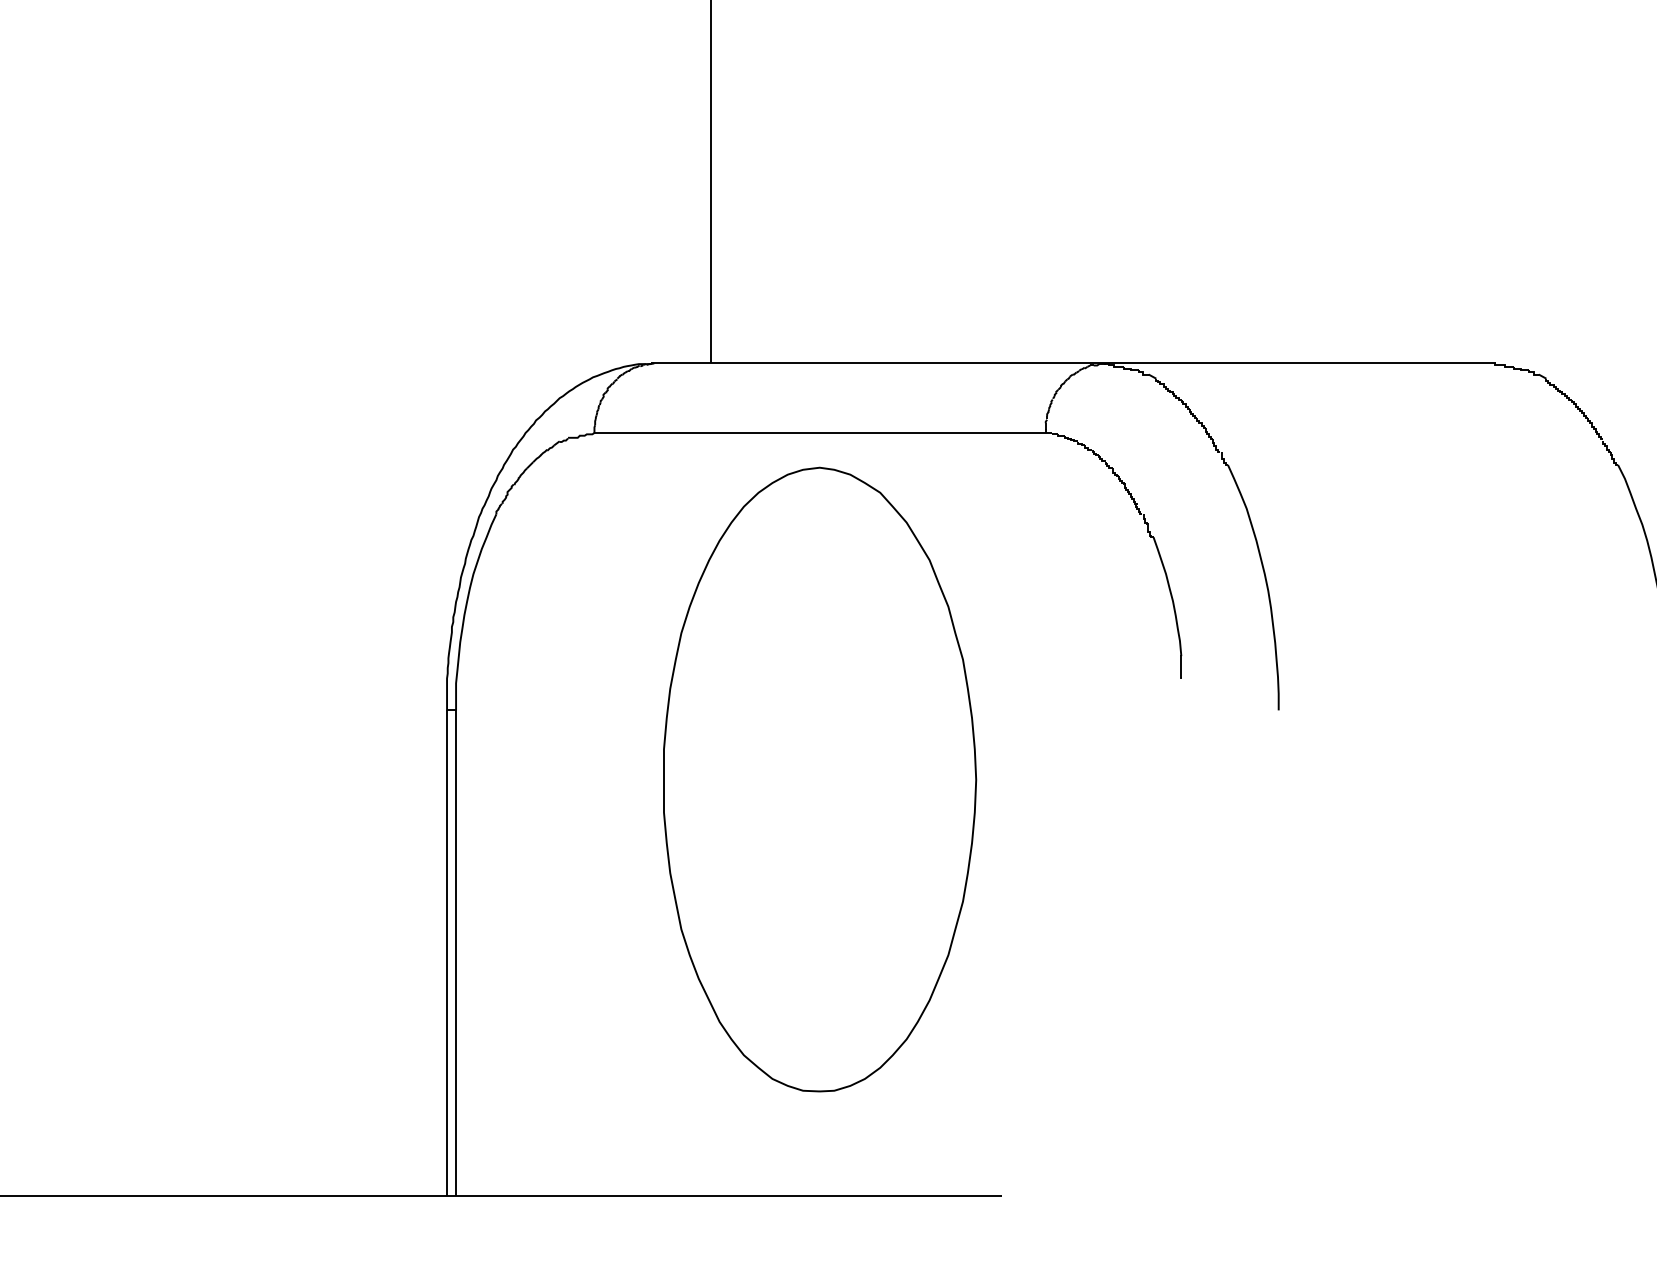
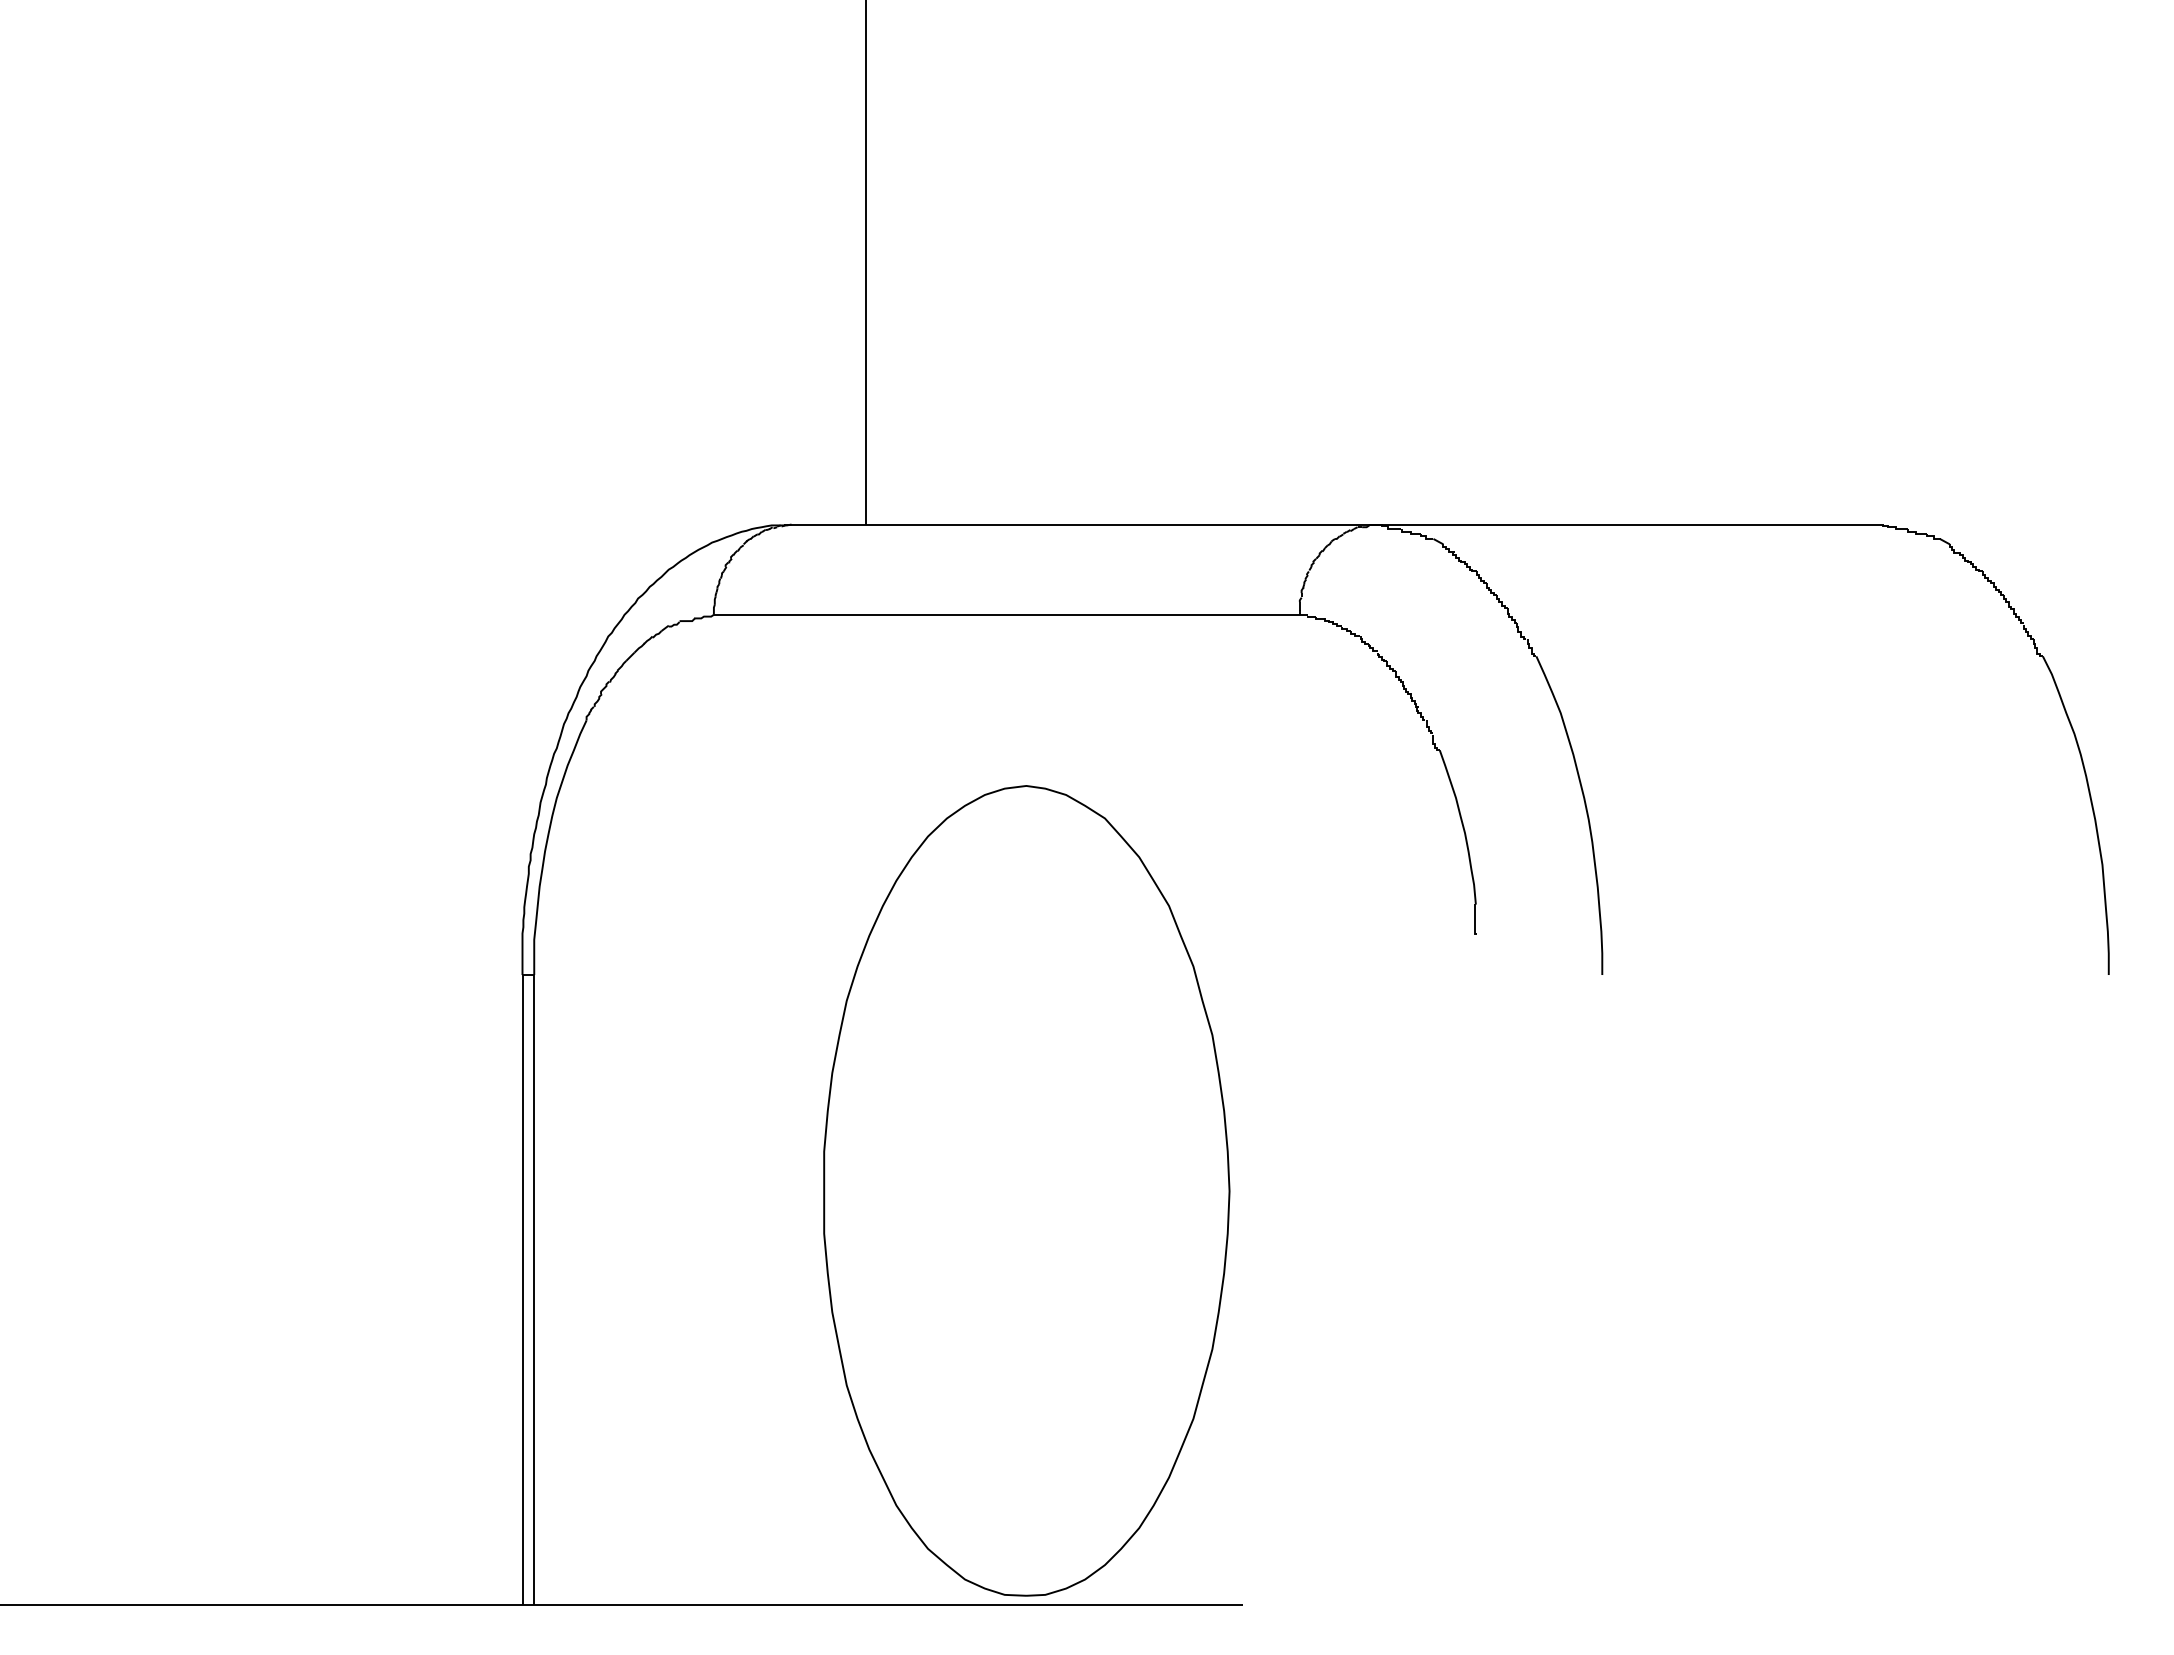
part: (819, 779) -> (1026, 1190), moved

